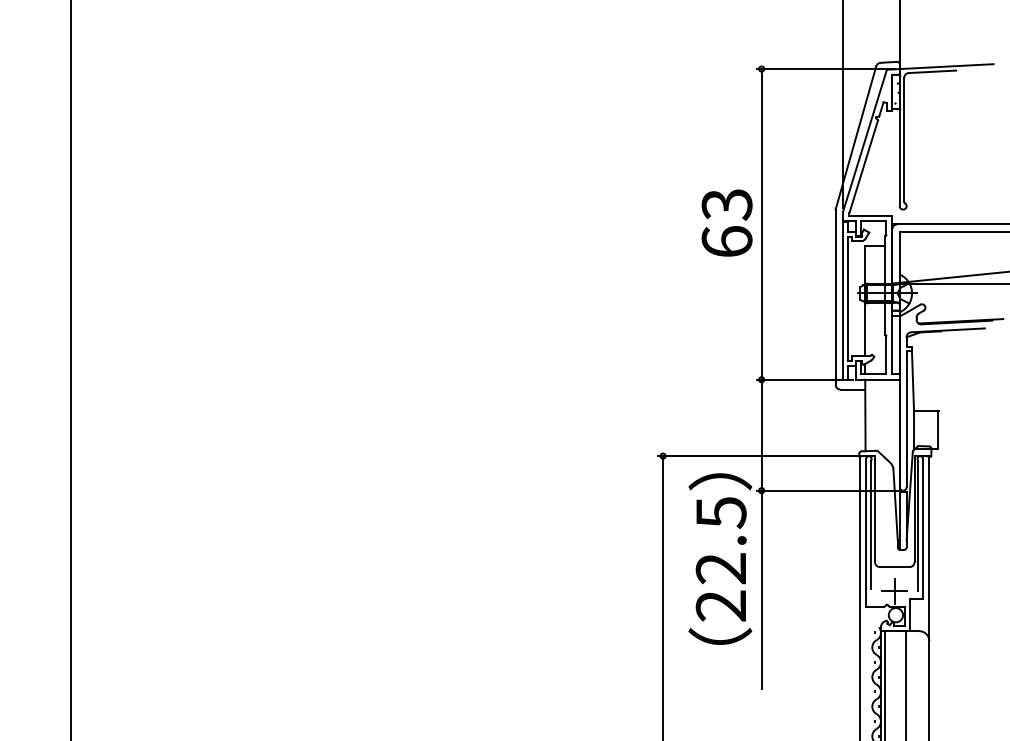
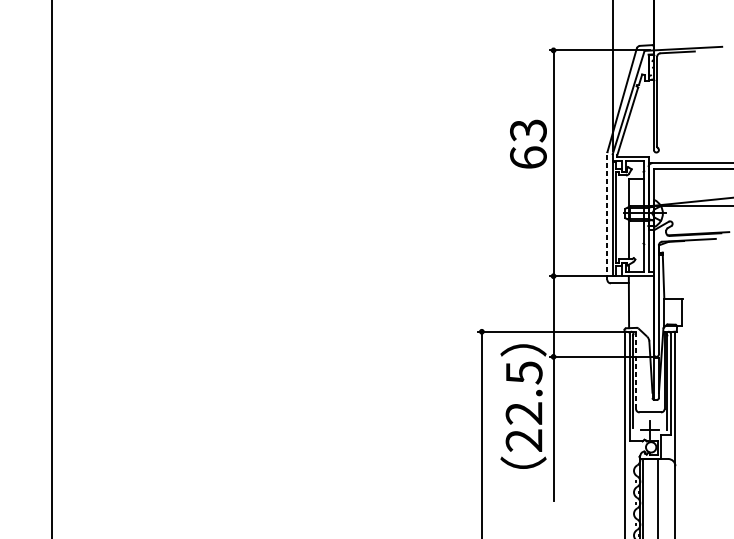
text: (726, 222) -> (528, 143), moved
line: (835, 296) -> (607, 215), solid -> dashed
line: (875, 509) -> (636, 370), solid -> dashed

